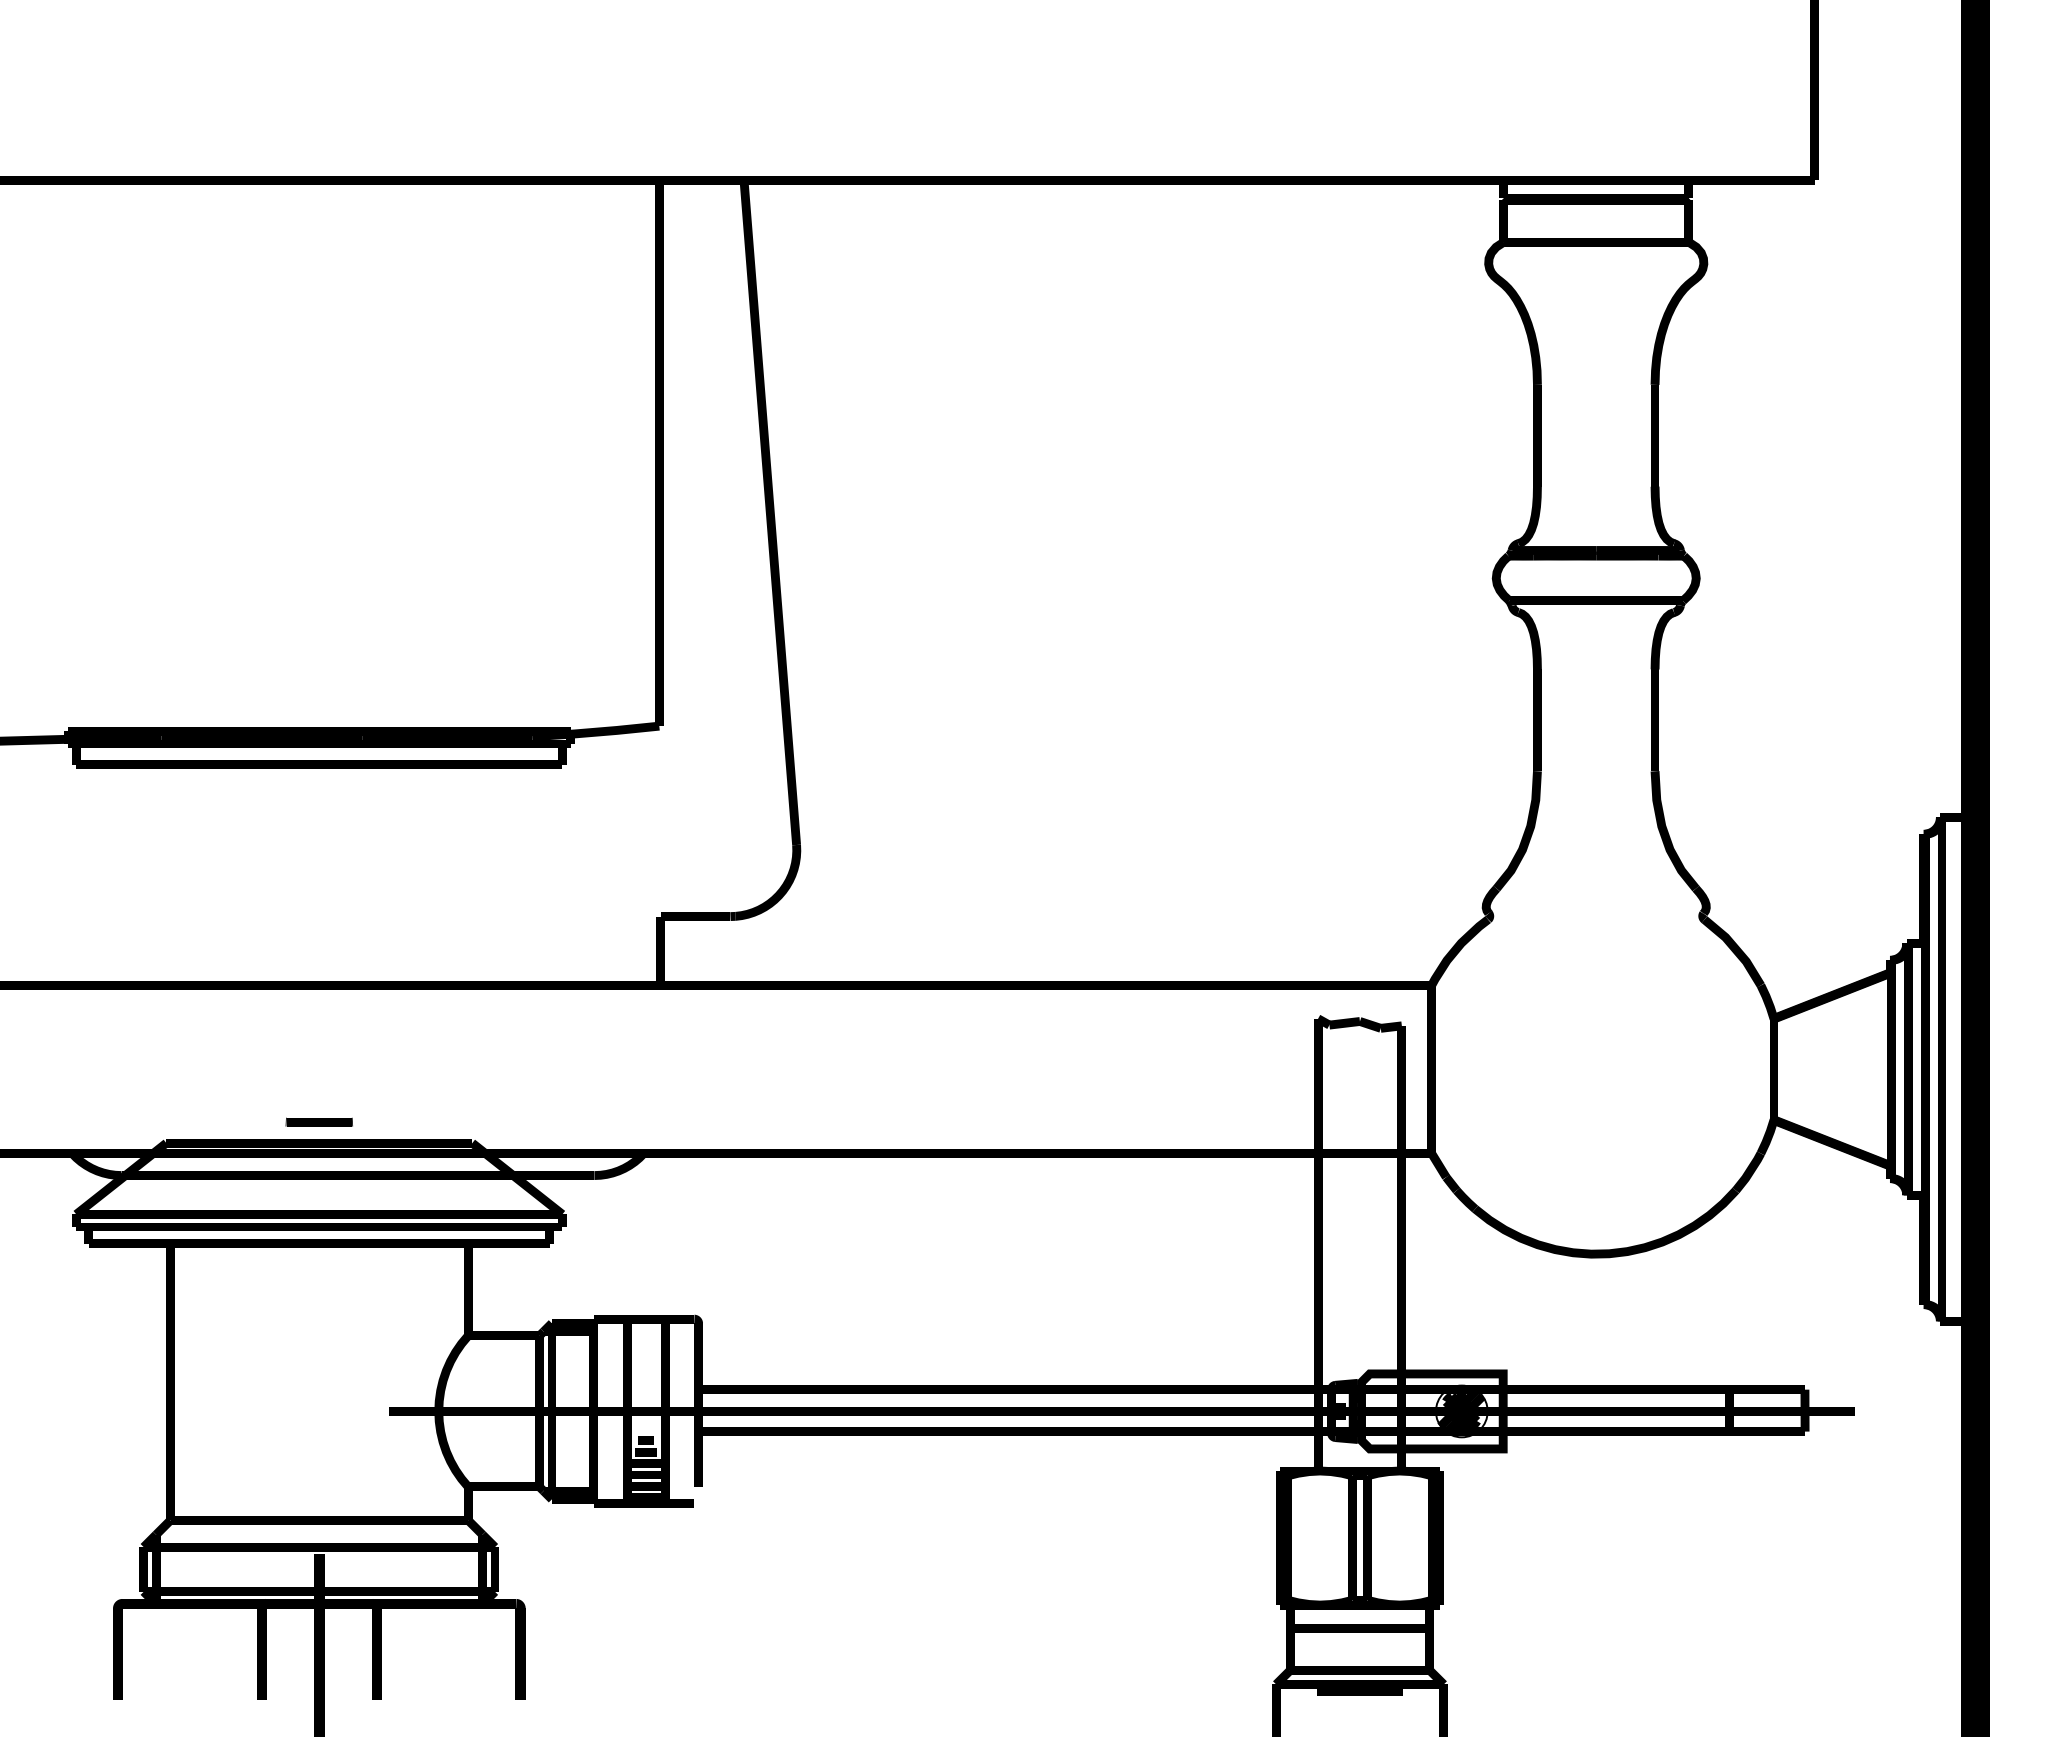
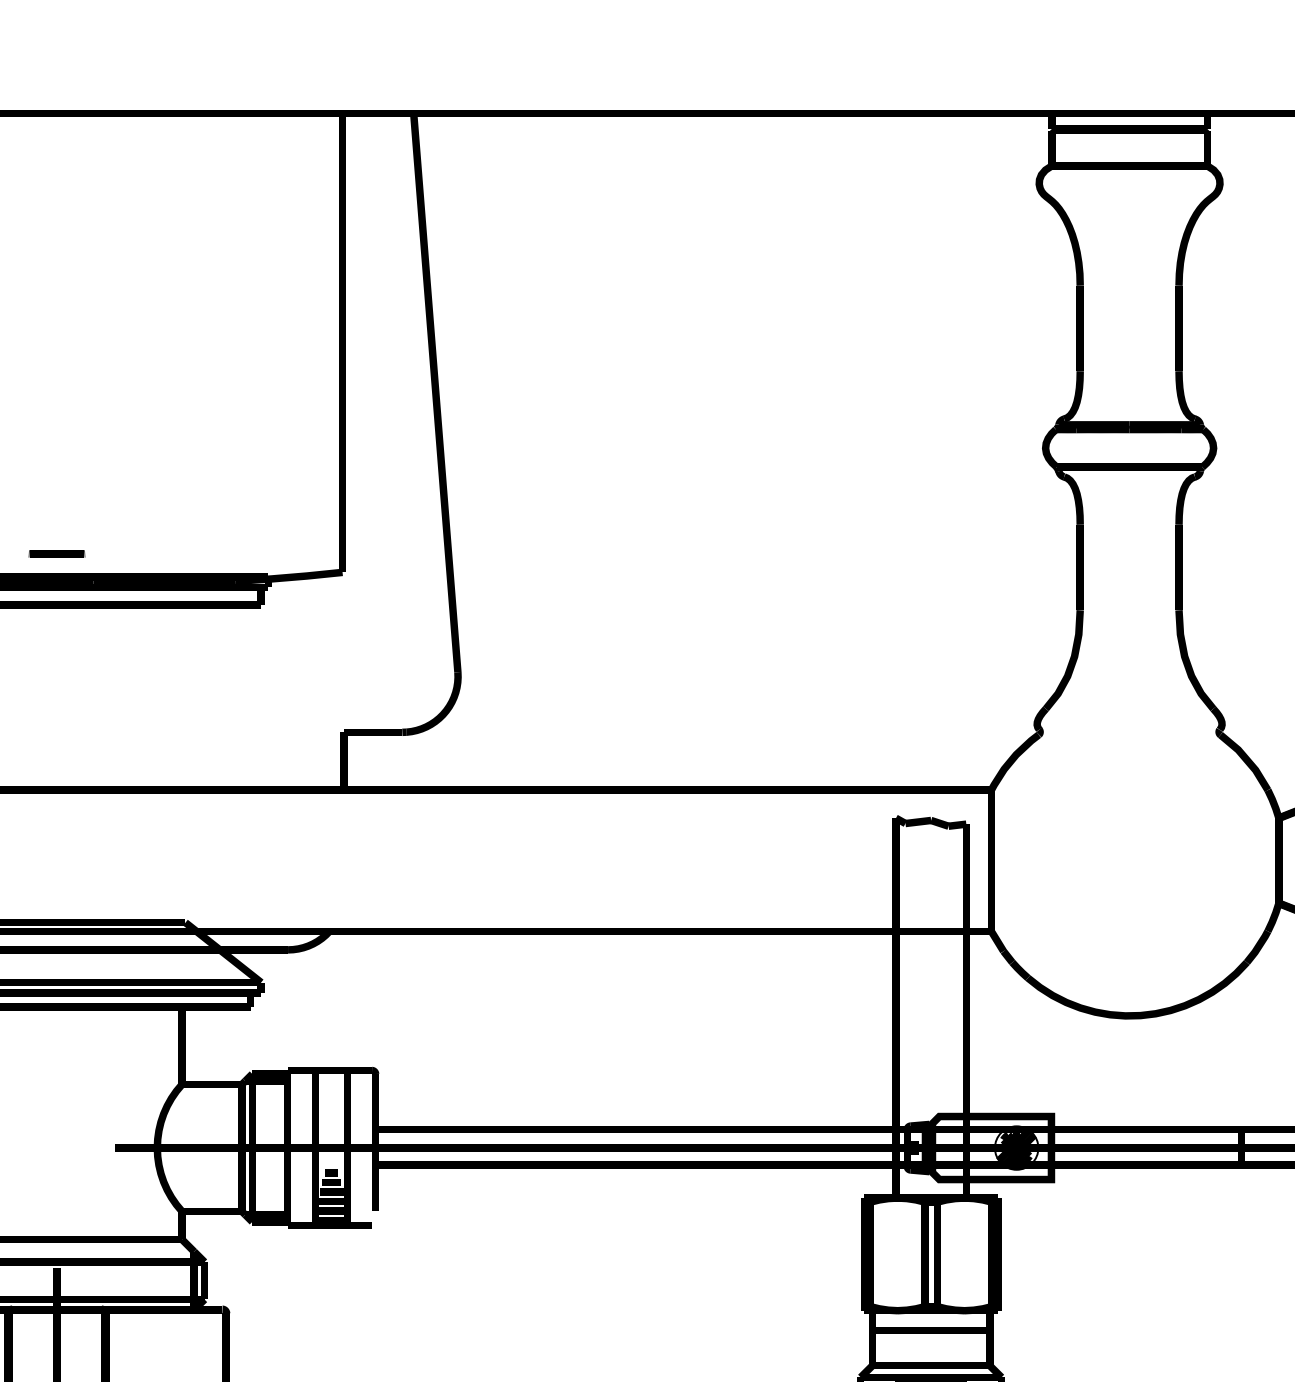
part: (318, 1121) -> (56, 553), moved

